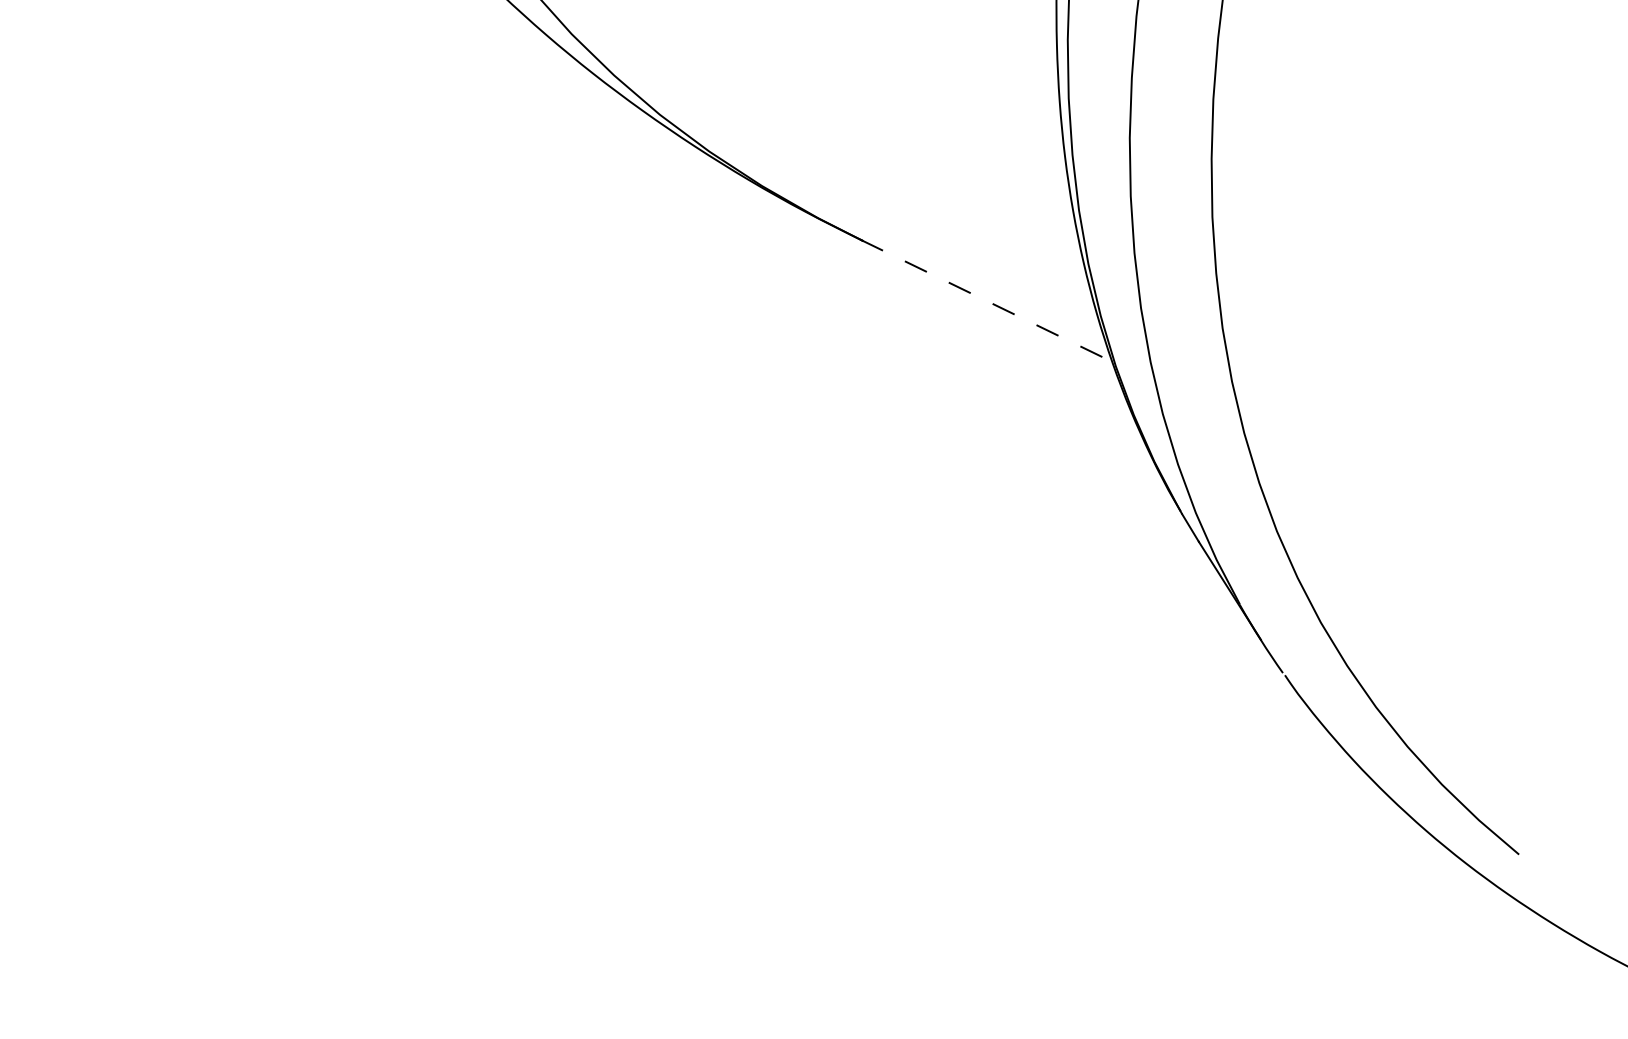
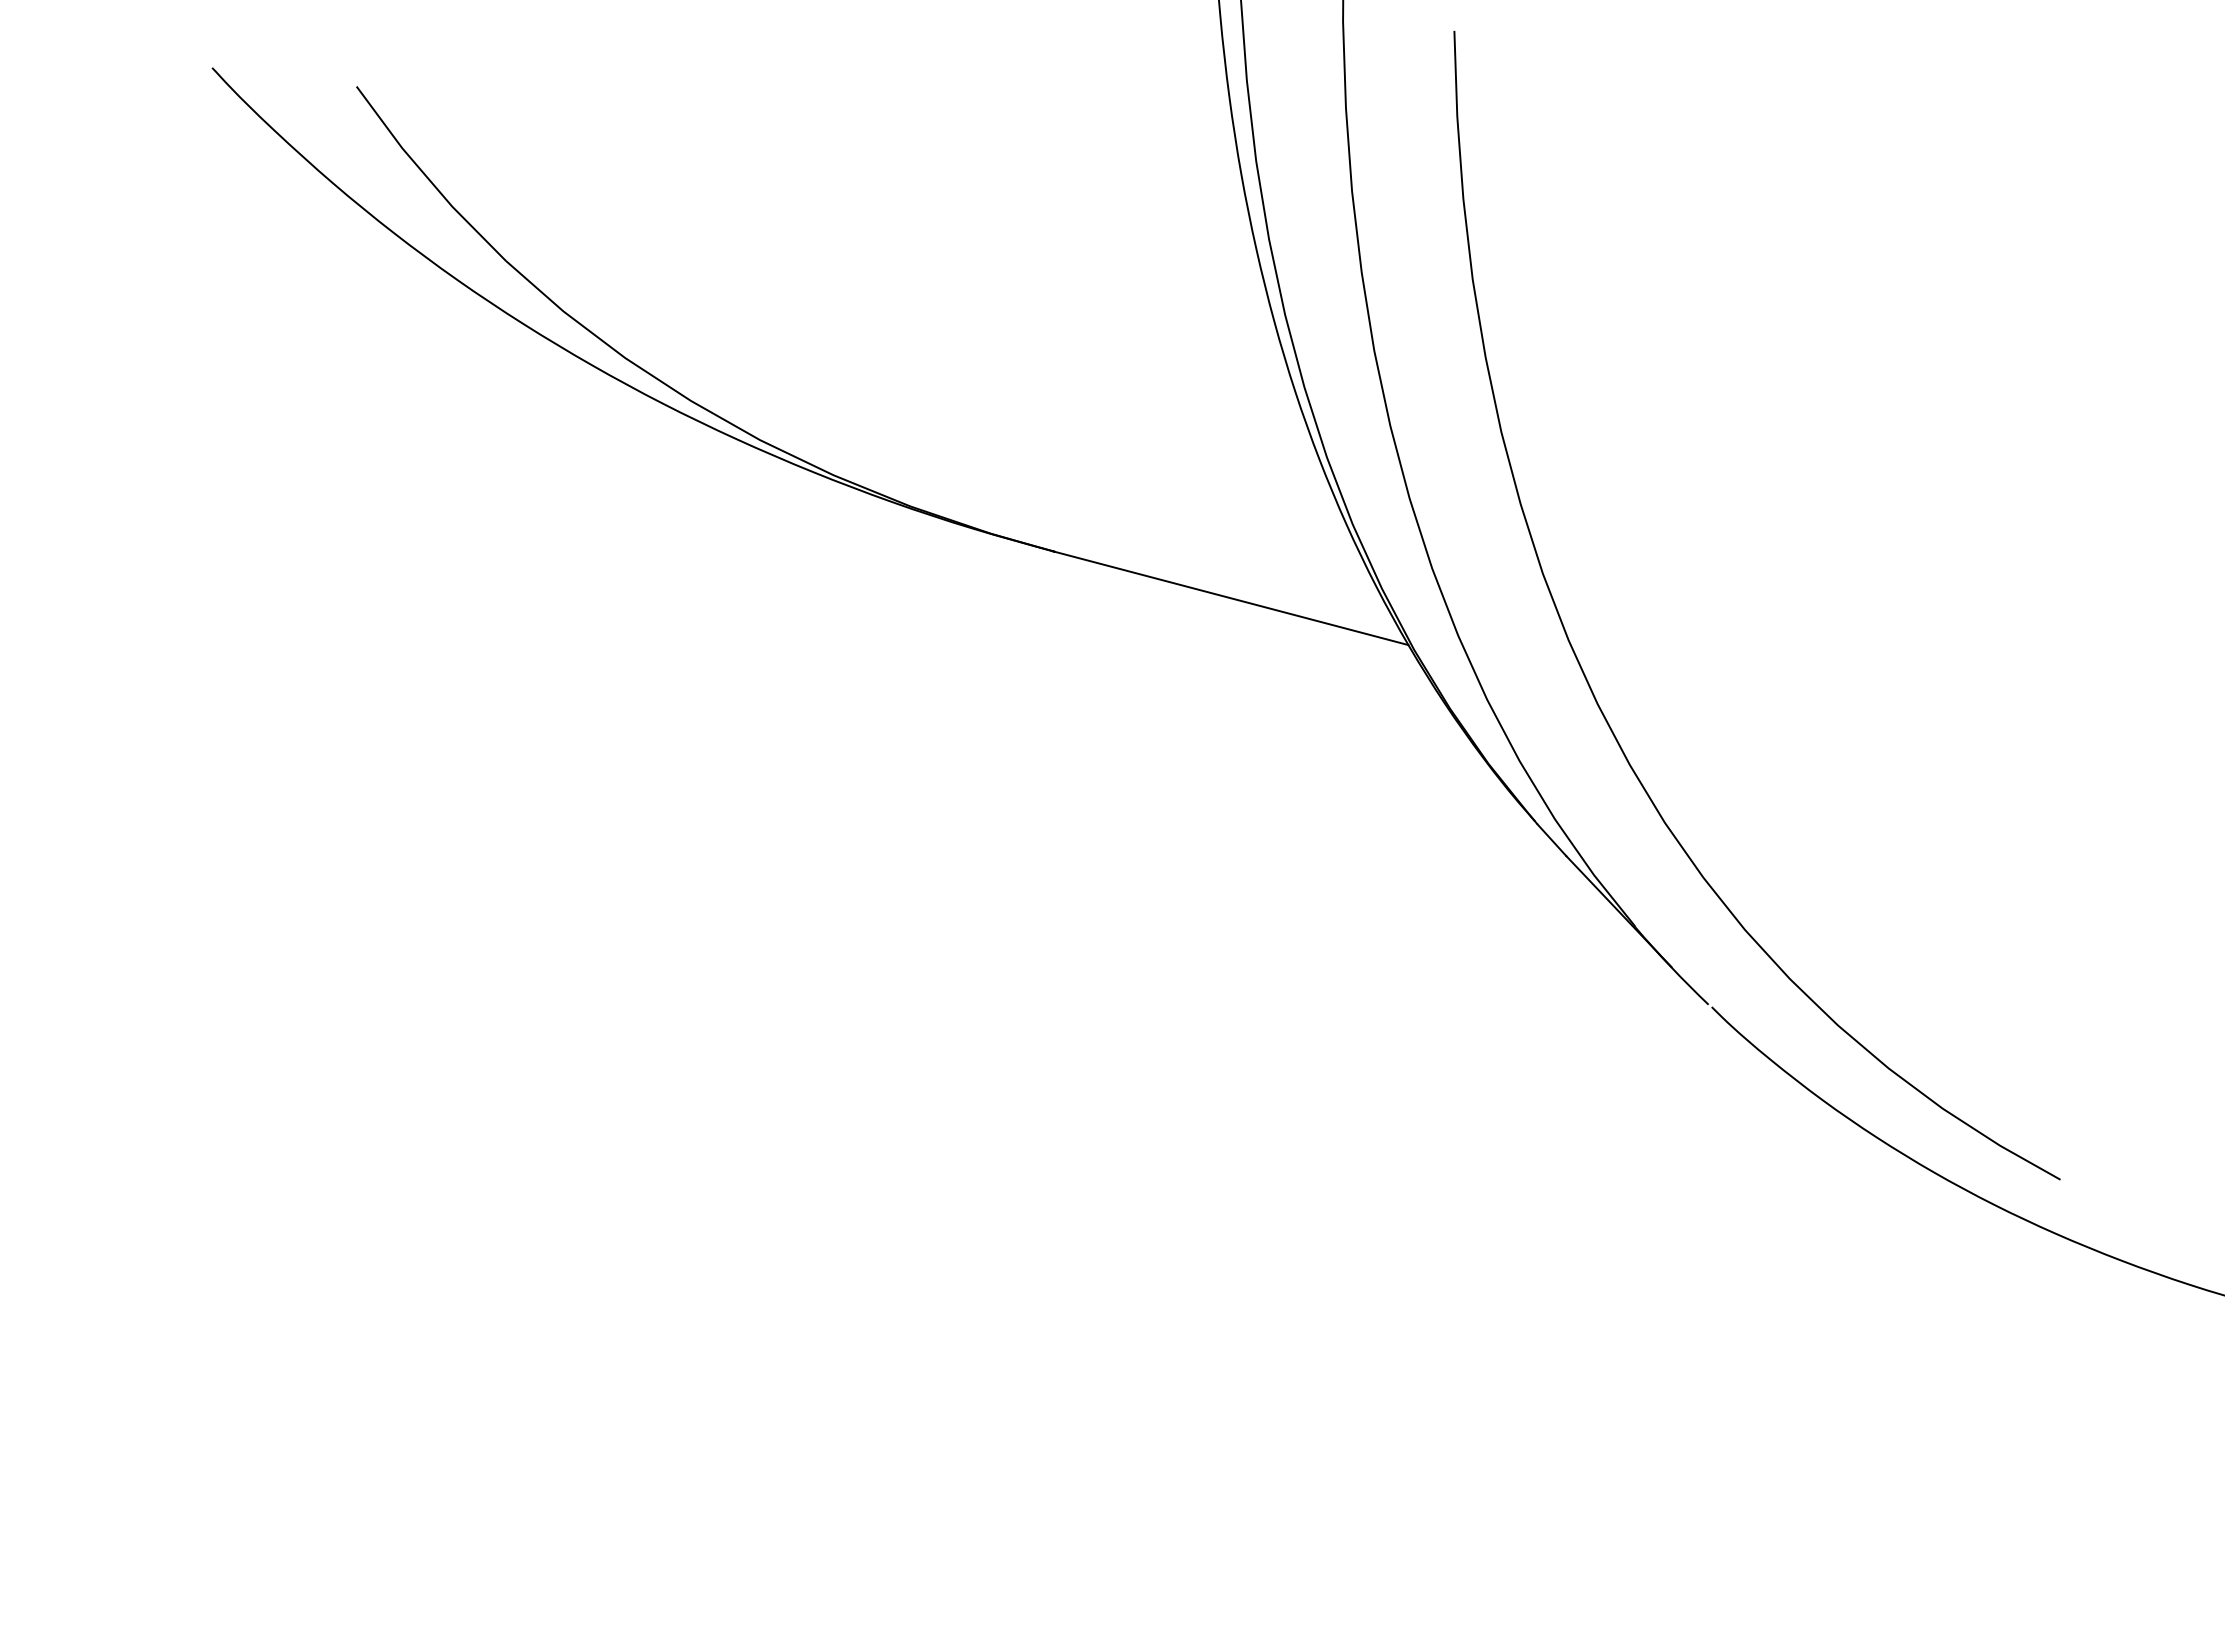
line: (986, 301) -> (1230, 598), dashed -> solid

